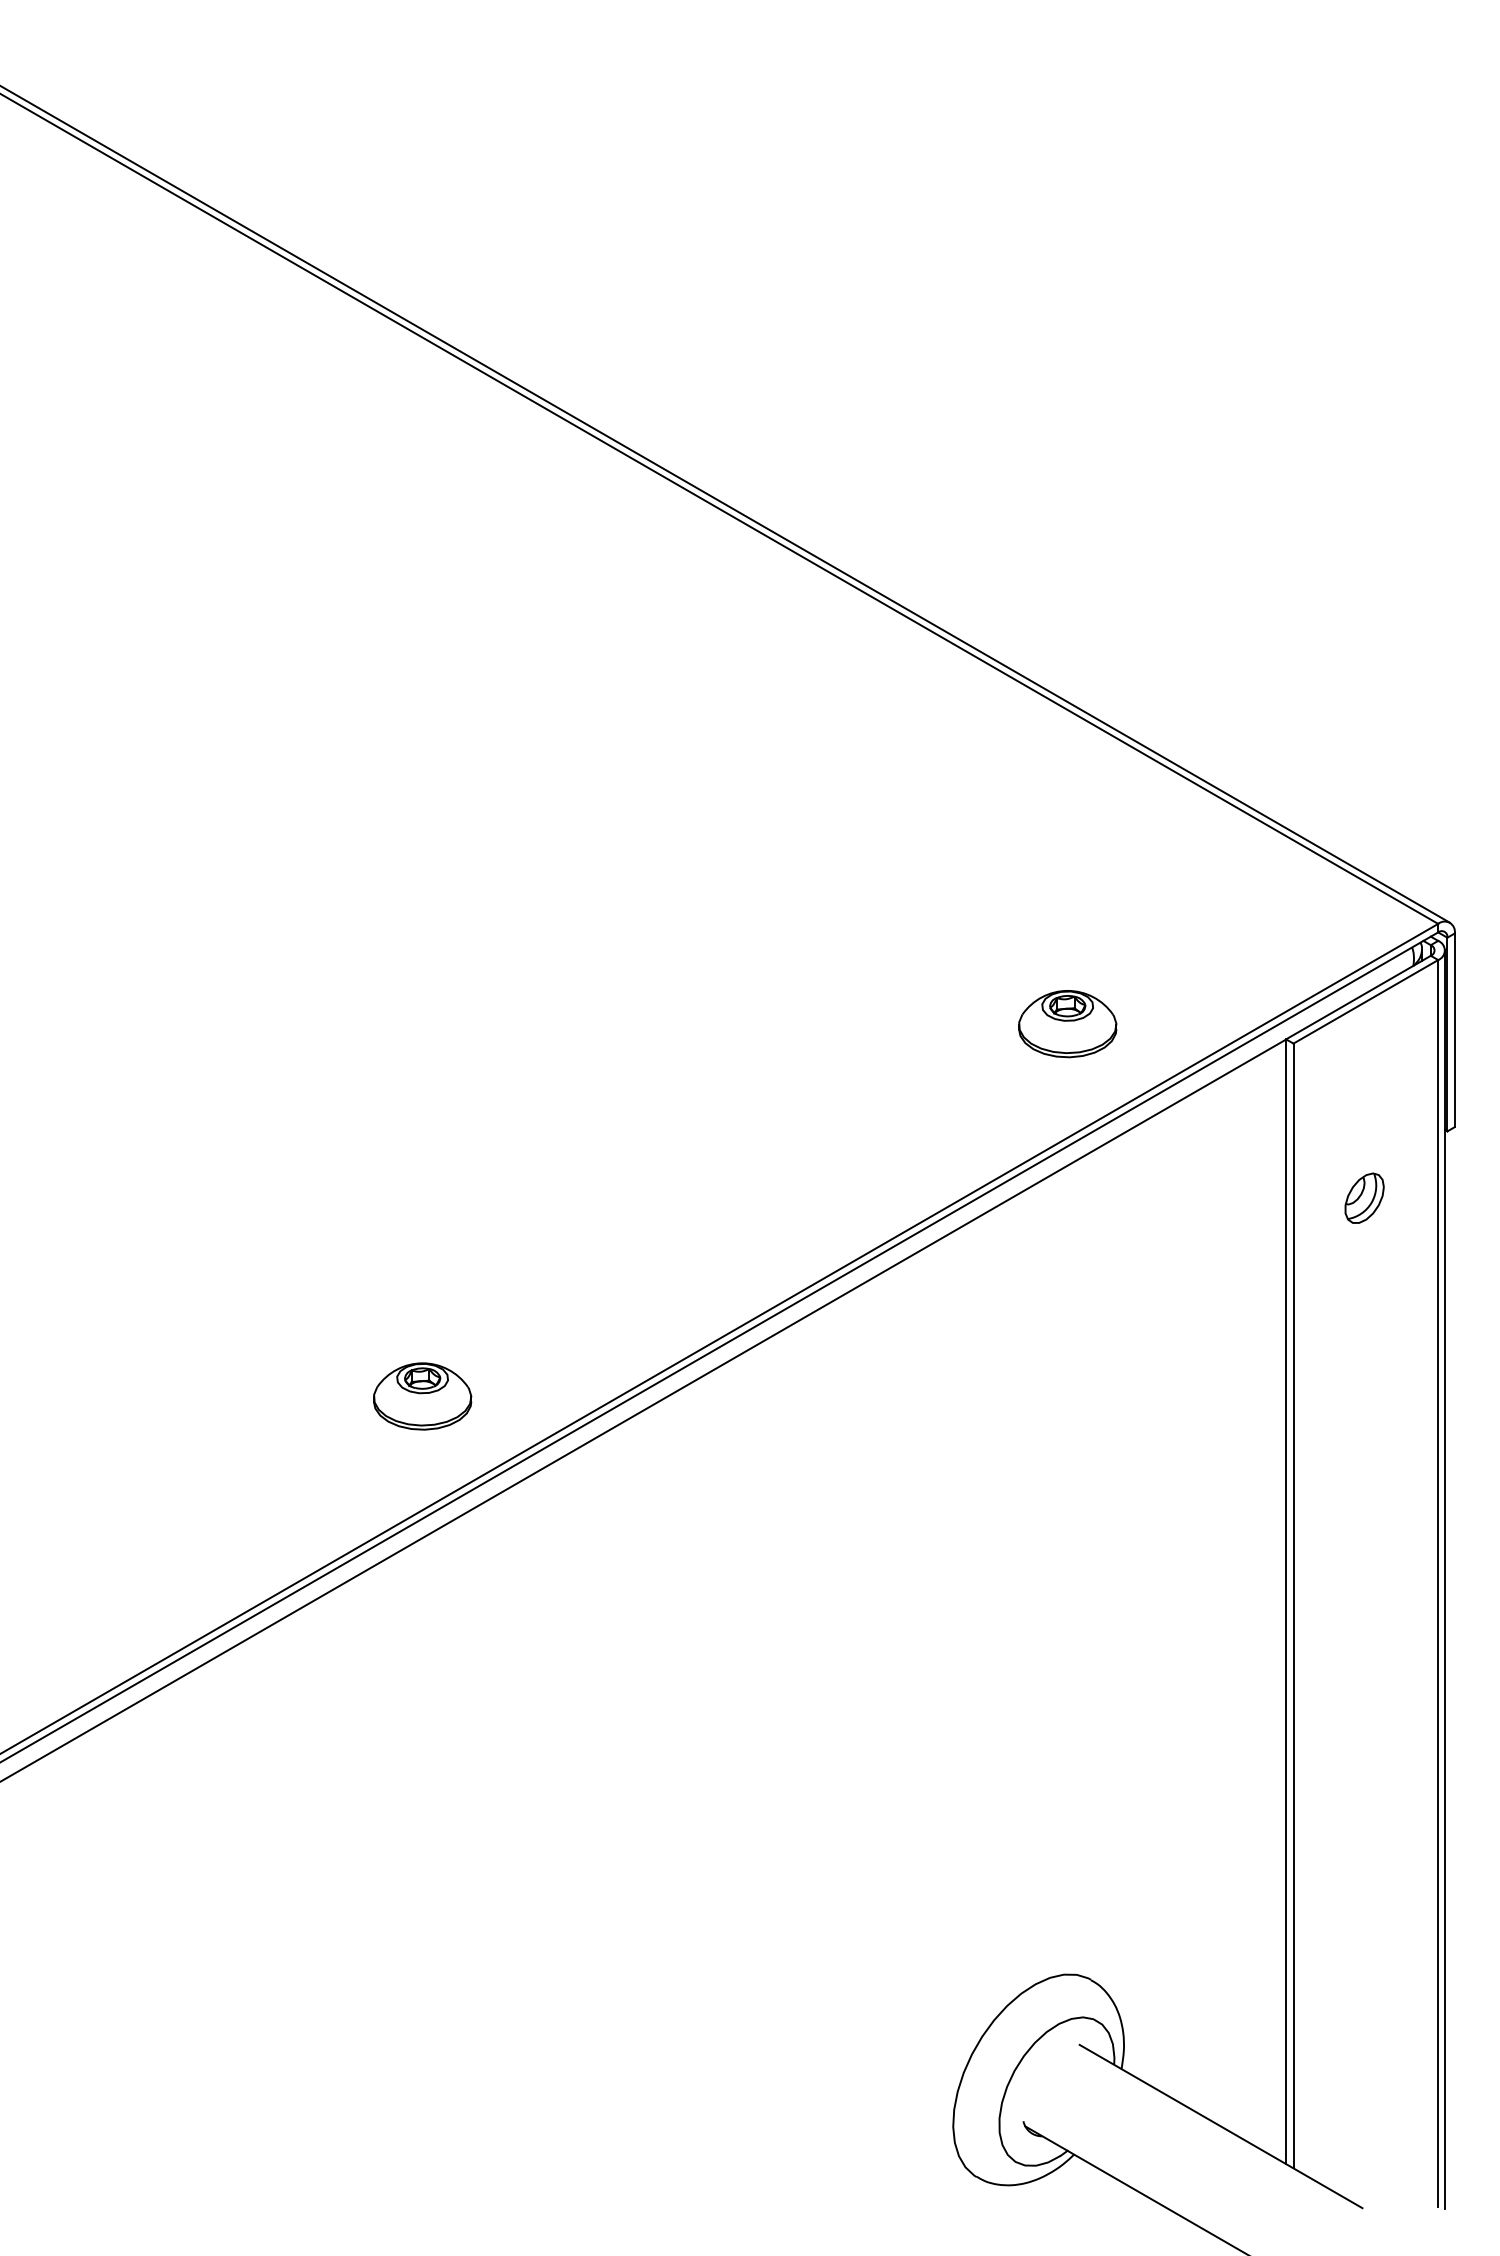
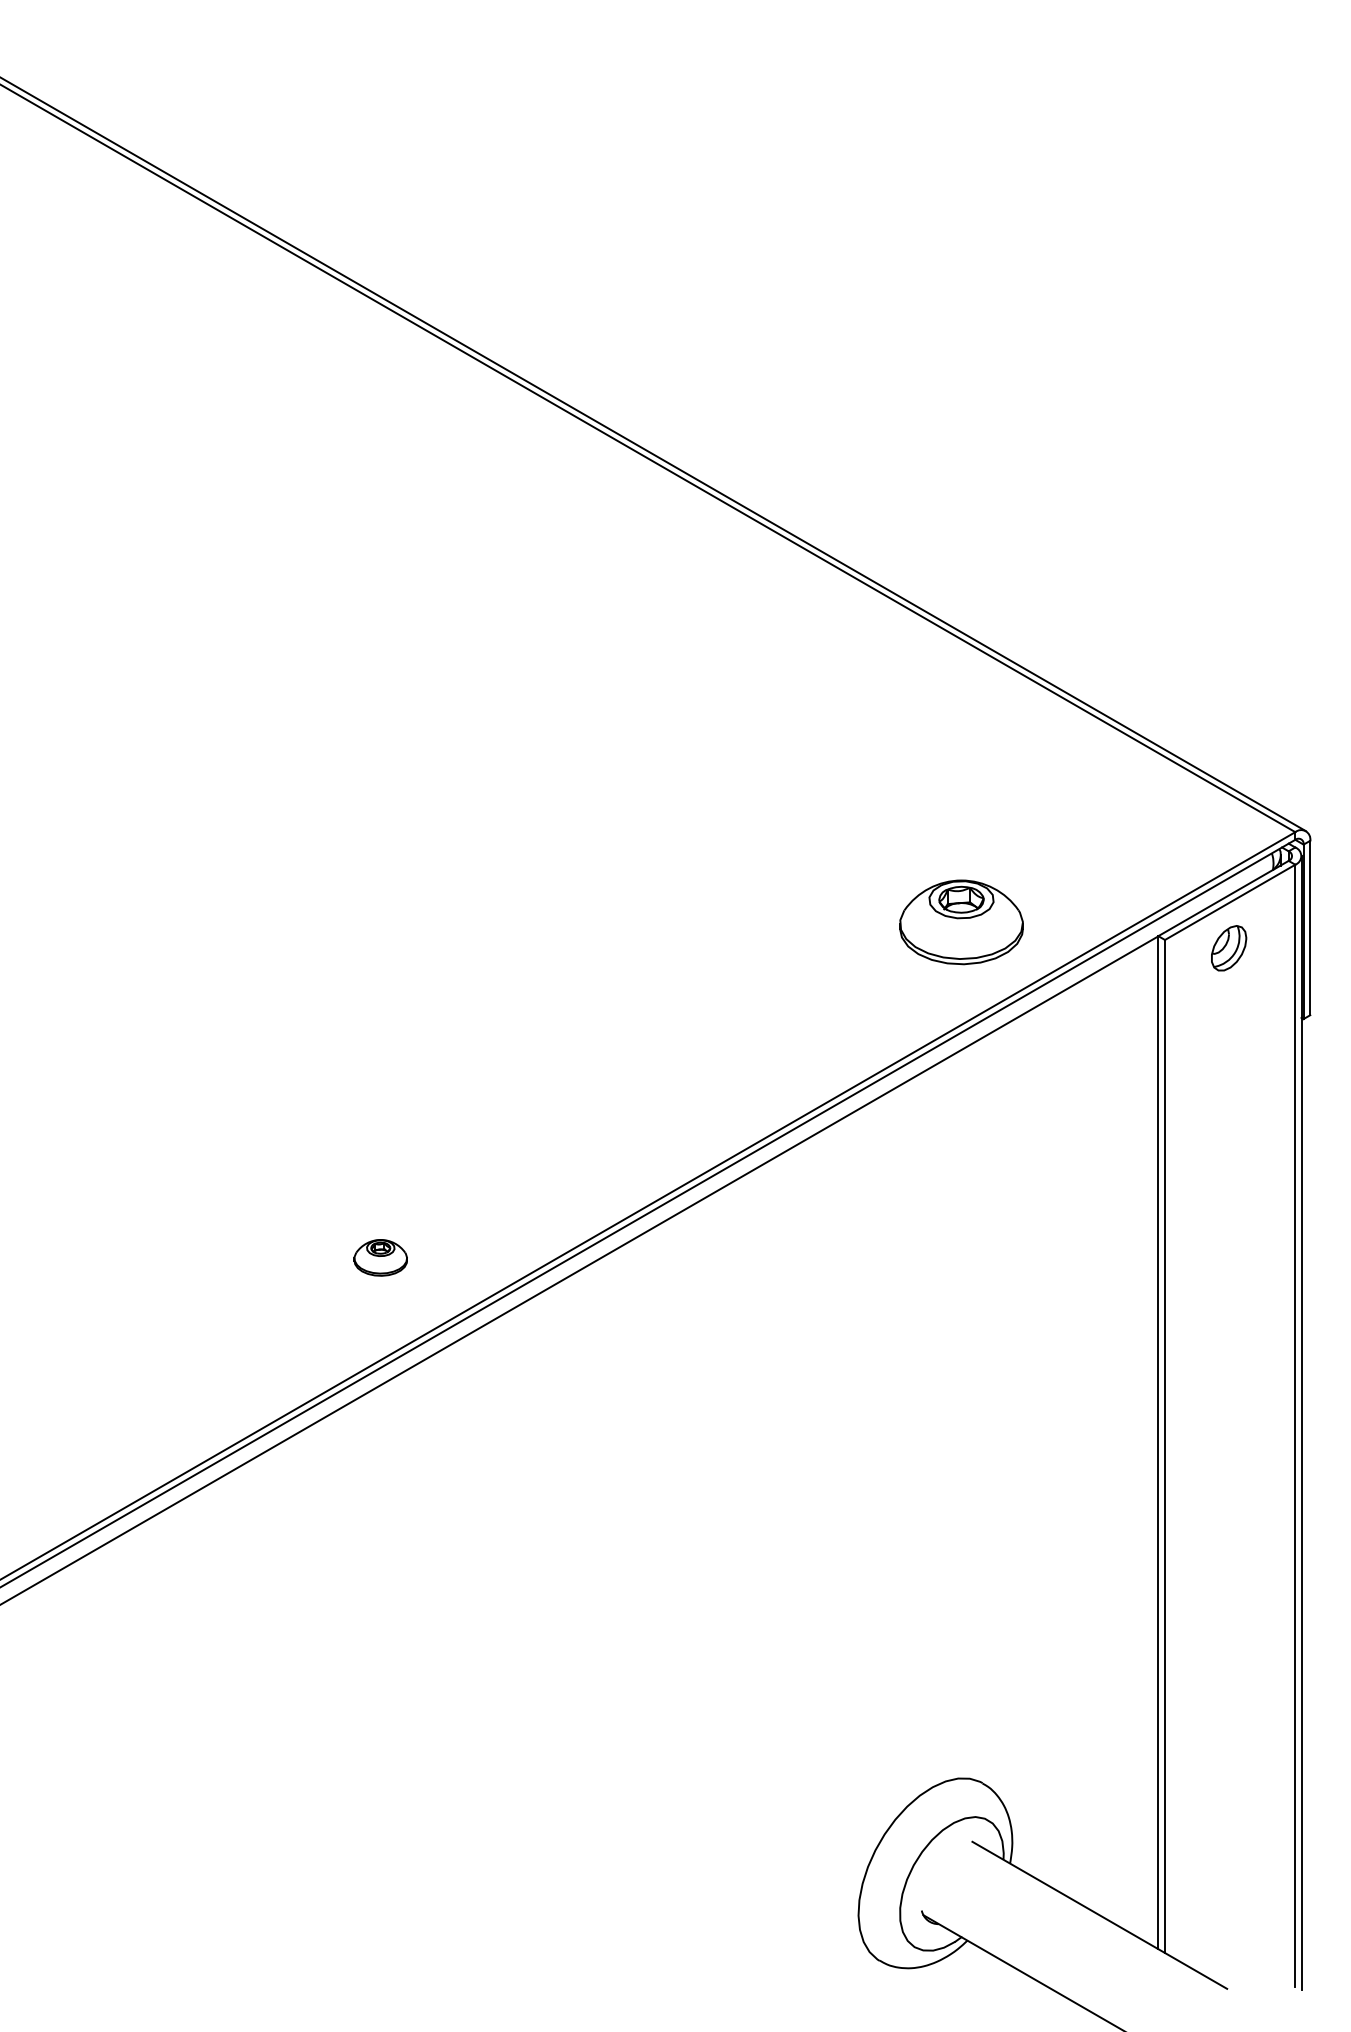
part: (1067, 1024) -> (961, 922), size x1.4
part: (1365, 1198) -> (1229, 948), moved
part: (422, 1396) -> (380, 1257), size x0.6

